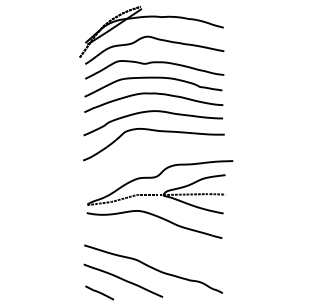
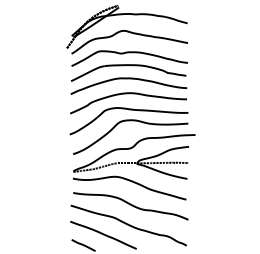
curve: (155, 144) -> (130, 121), added
part: (155, 246) -> (130, 206), added

